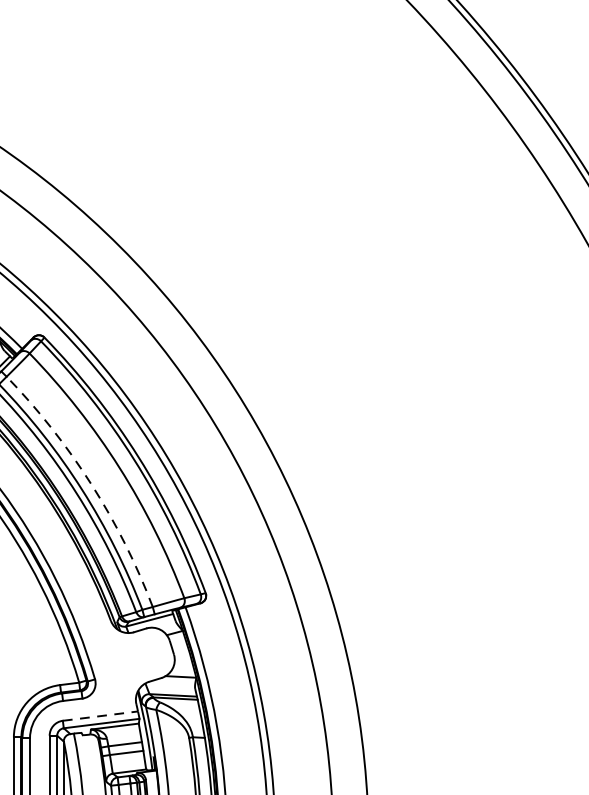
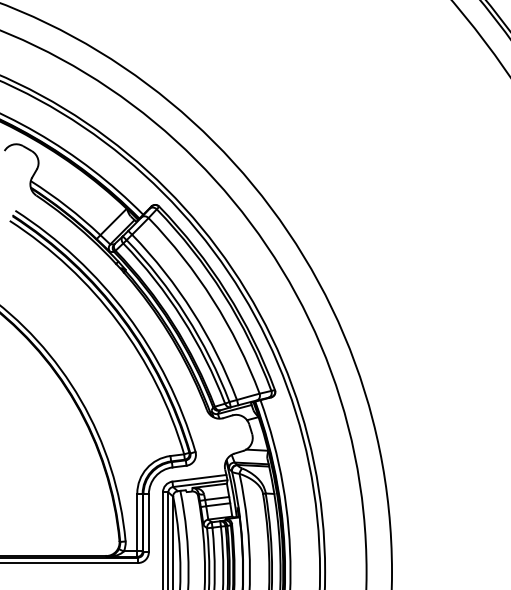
arc: (90, 485) -> (192, 312), dashed -> solid
line: (100, 716) -> (199, 478), dashed -> solid

